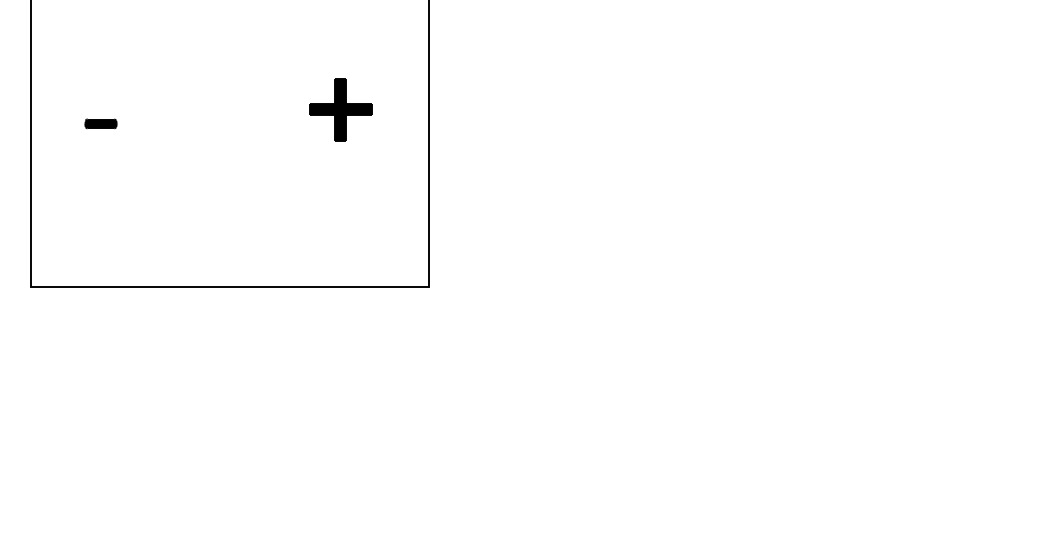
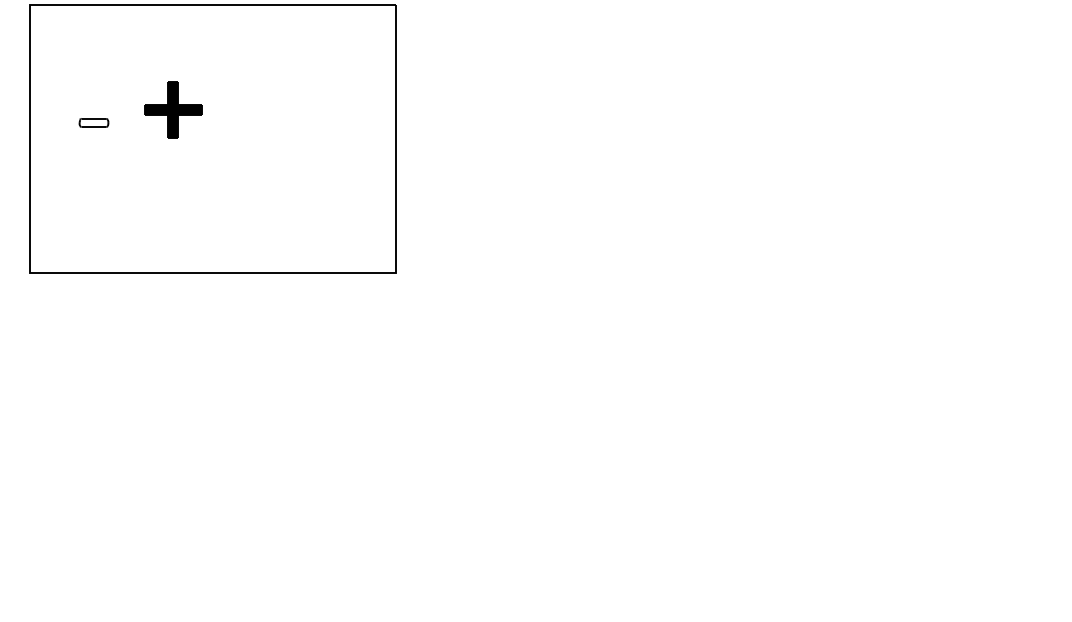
part: (341, 109) -> (173, 109), moved
fill: (100, 123) -> (93, 122), removed

